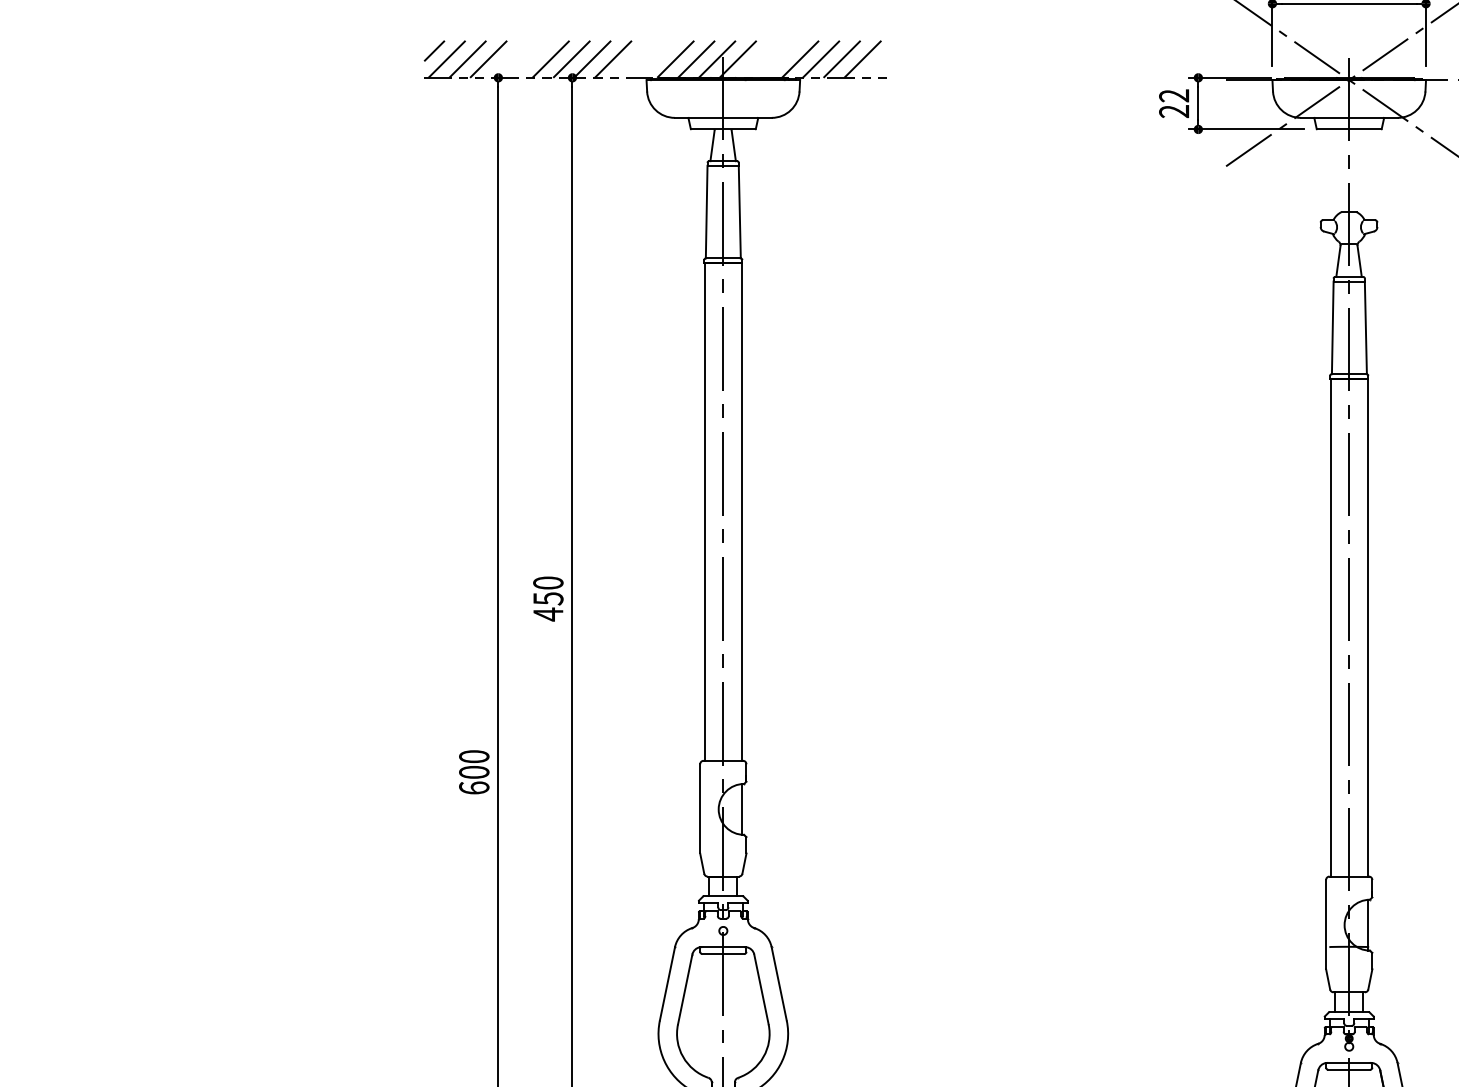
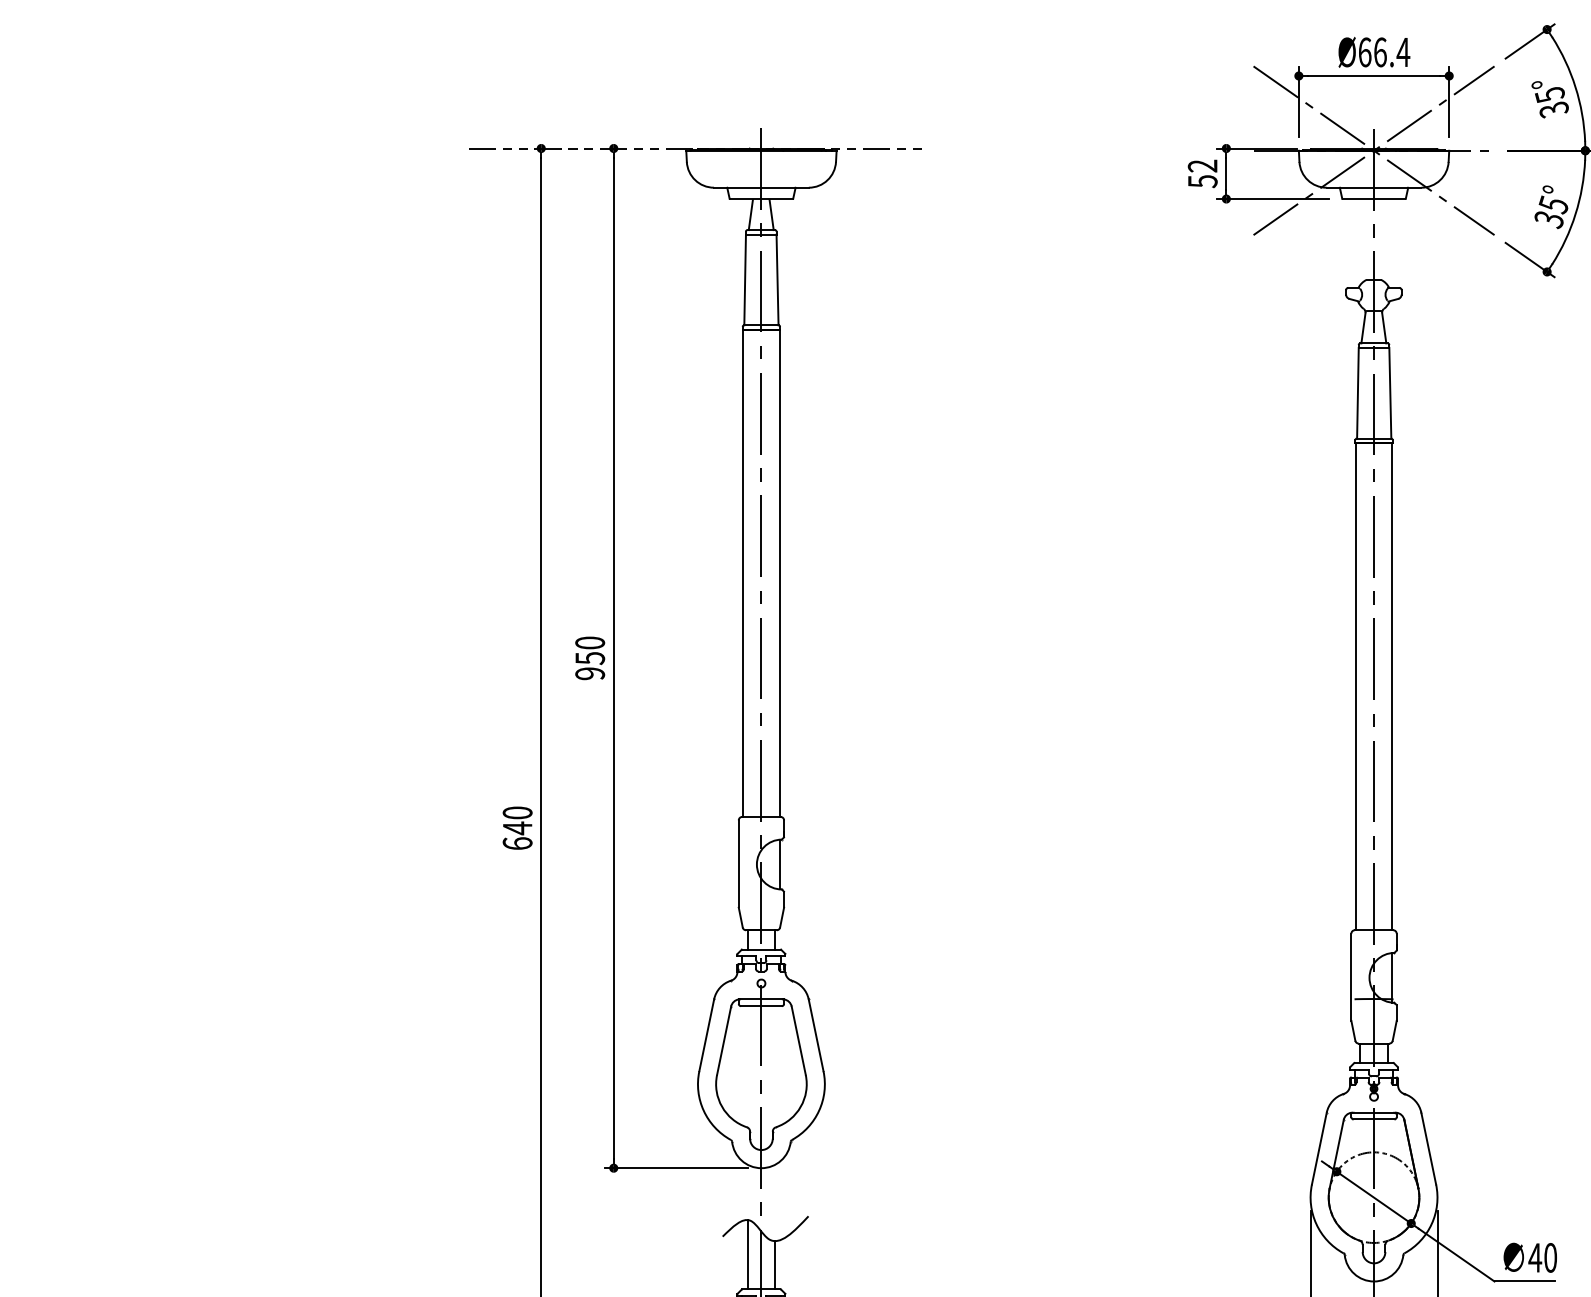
hatch: (652, 59) -> (692, 130), removed
text: (1173, 111) -> (1202, 181), 22 -> 52
text: (548, 614) -> (590, 673), 450 -> 950
text: (474, 772) -> (517, 828), 600 -> 640

